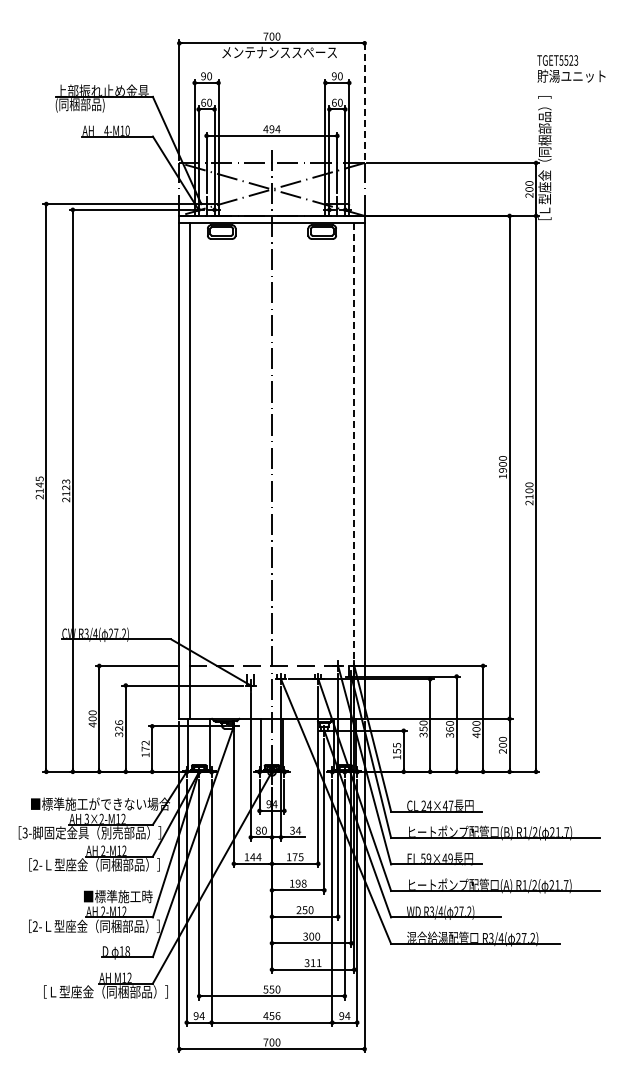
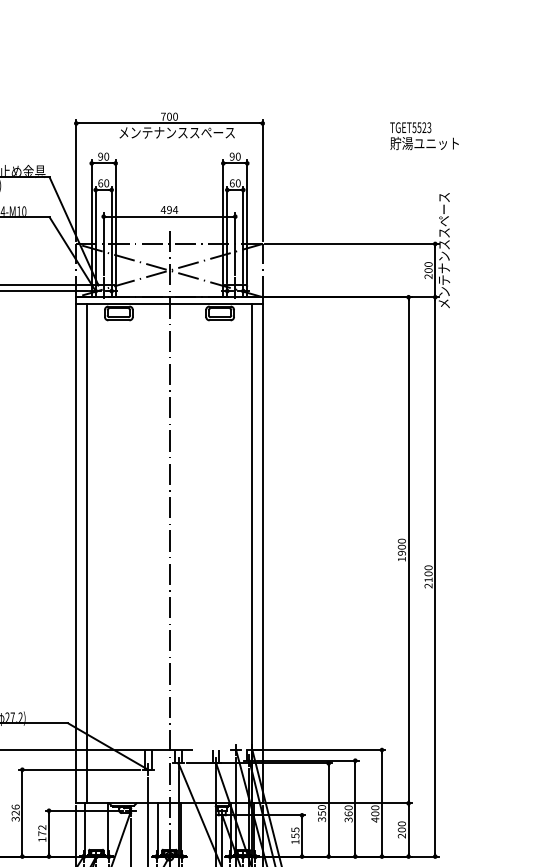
text: (571, 68) -> (424, 135), moved
line: (364, 99) -> (262, 180), dashed -> solid
text: (544, 161) -> (443, 242), ［Ｌ型座金（同梱部品）］ -> メンテナンススペース
line: (354, 471) -> (252, 554), dashed -> solid

